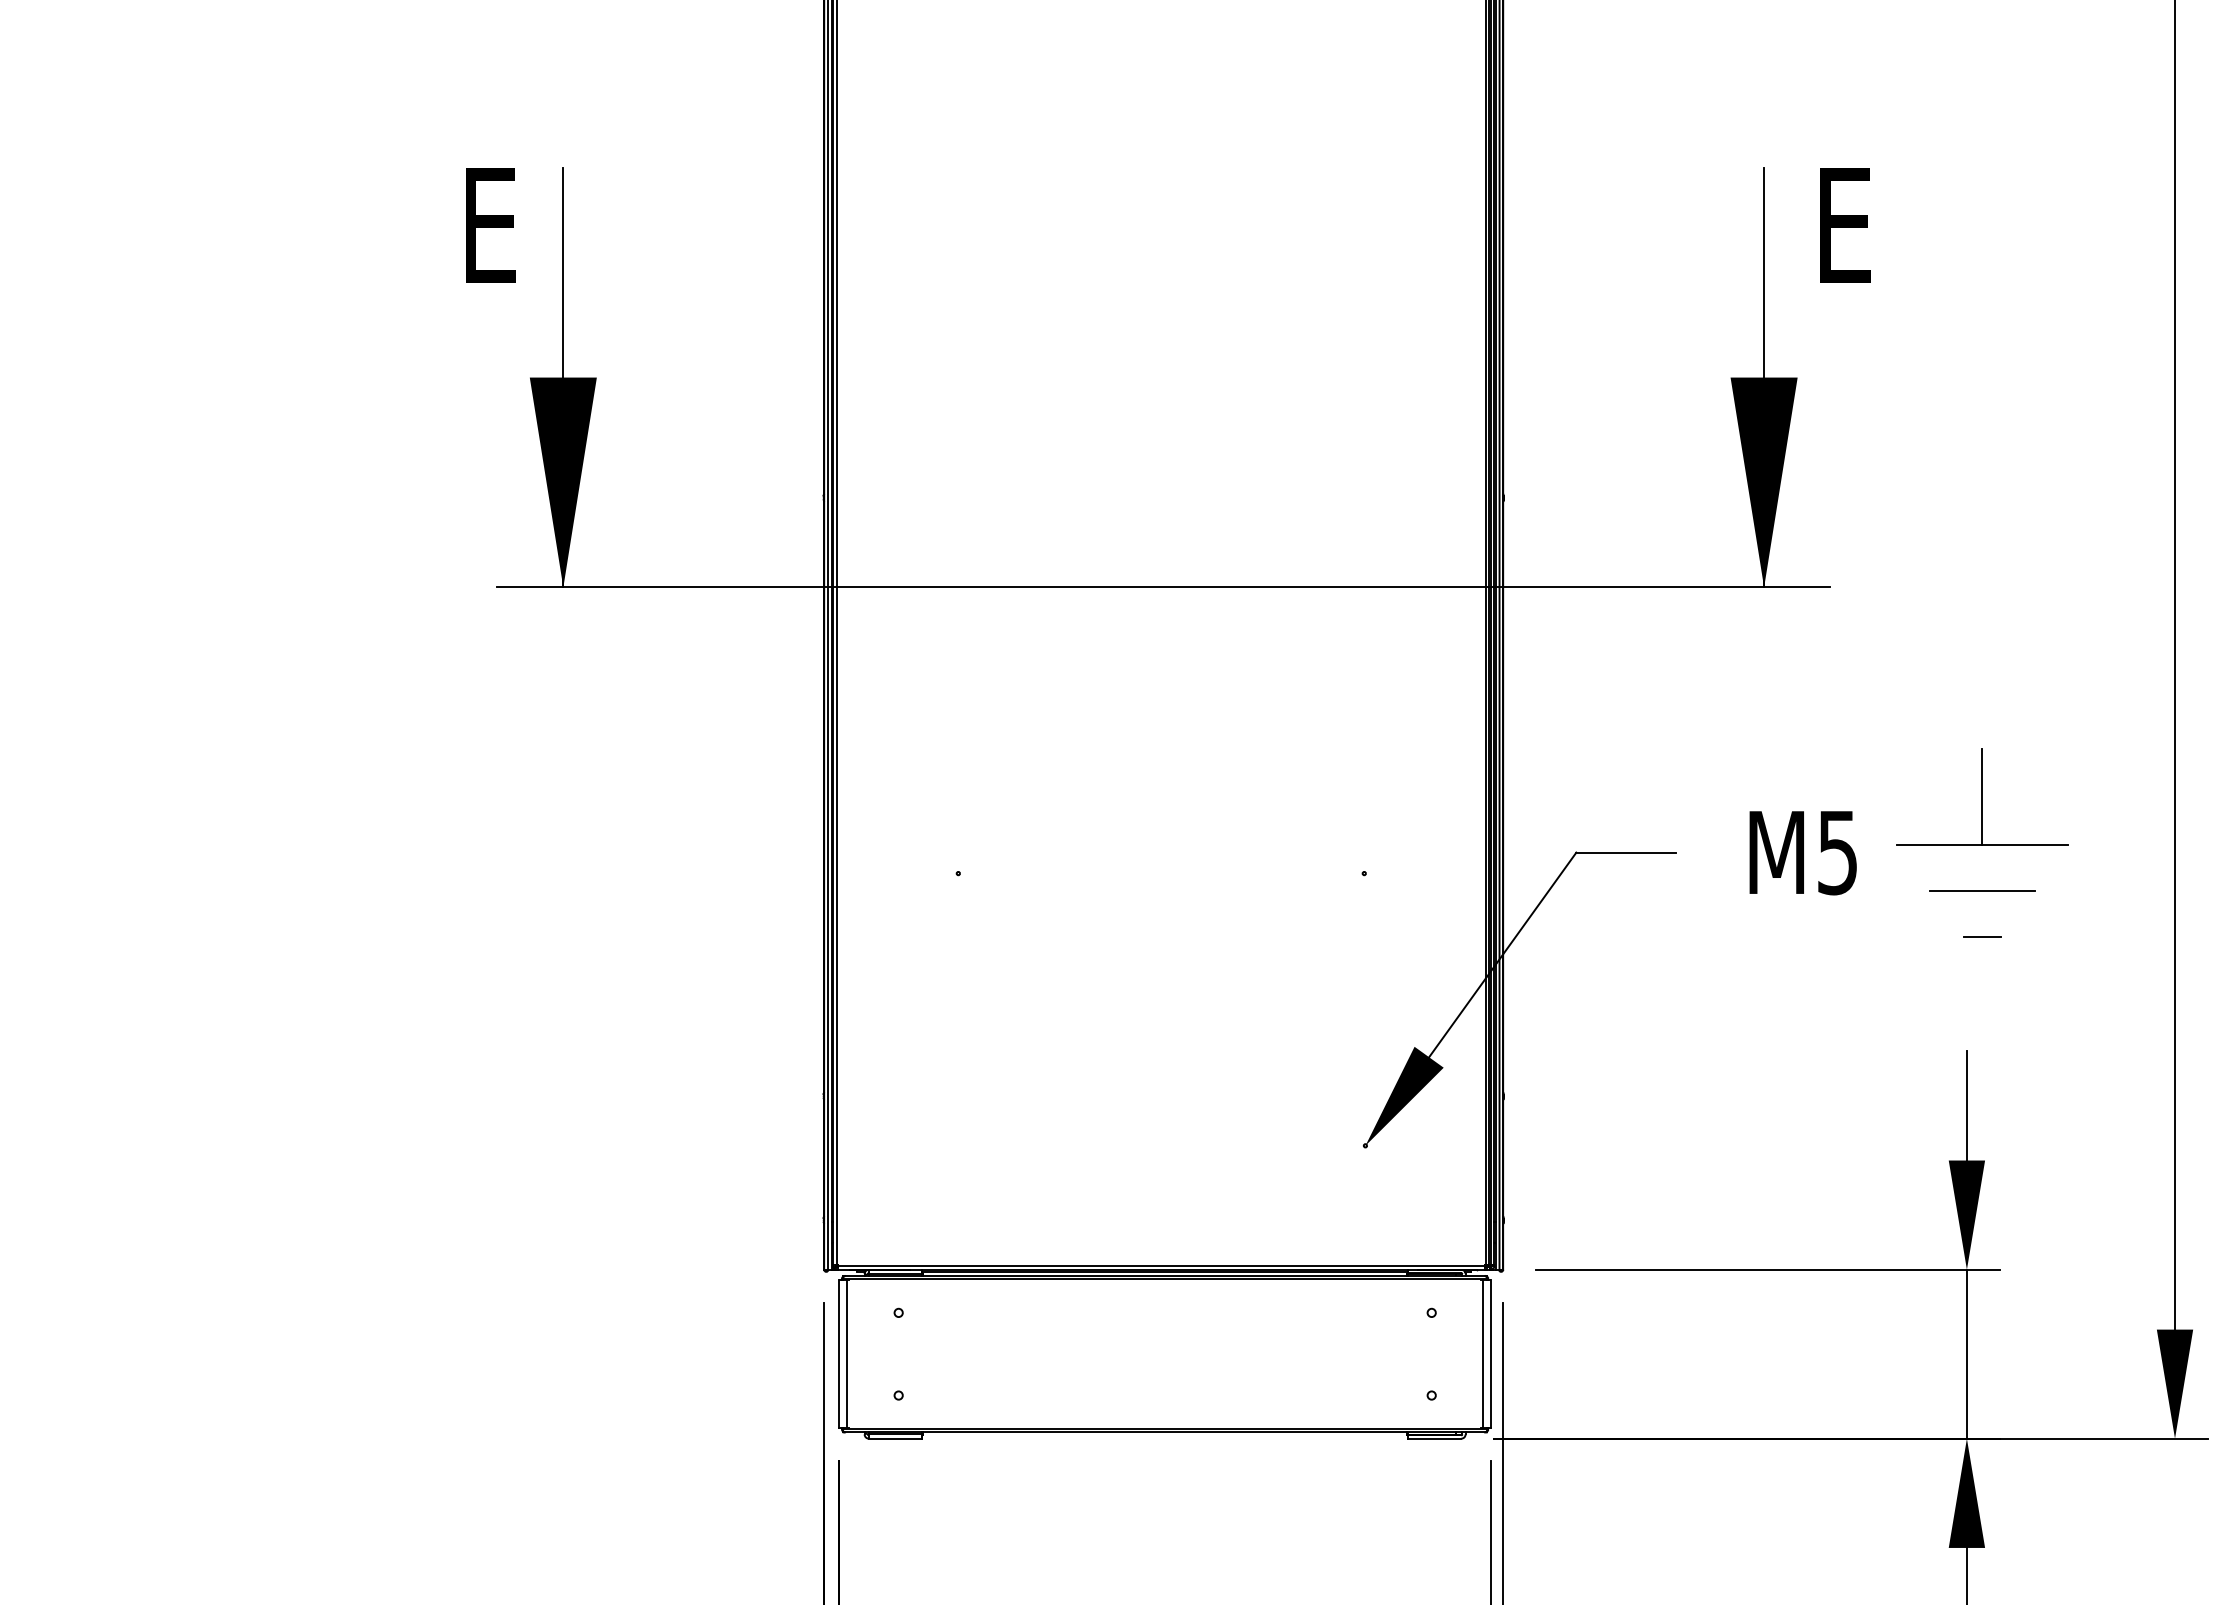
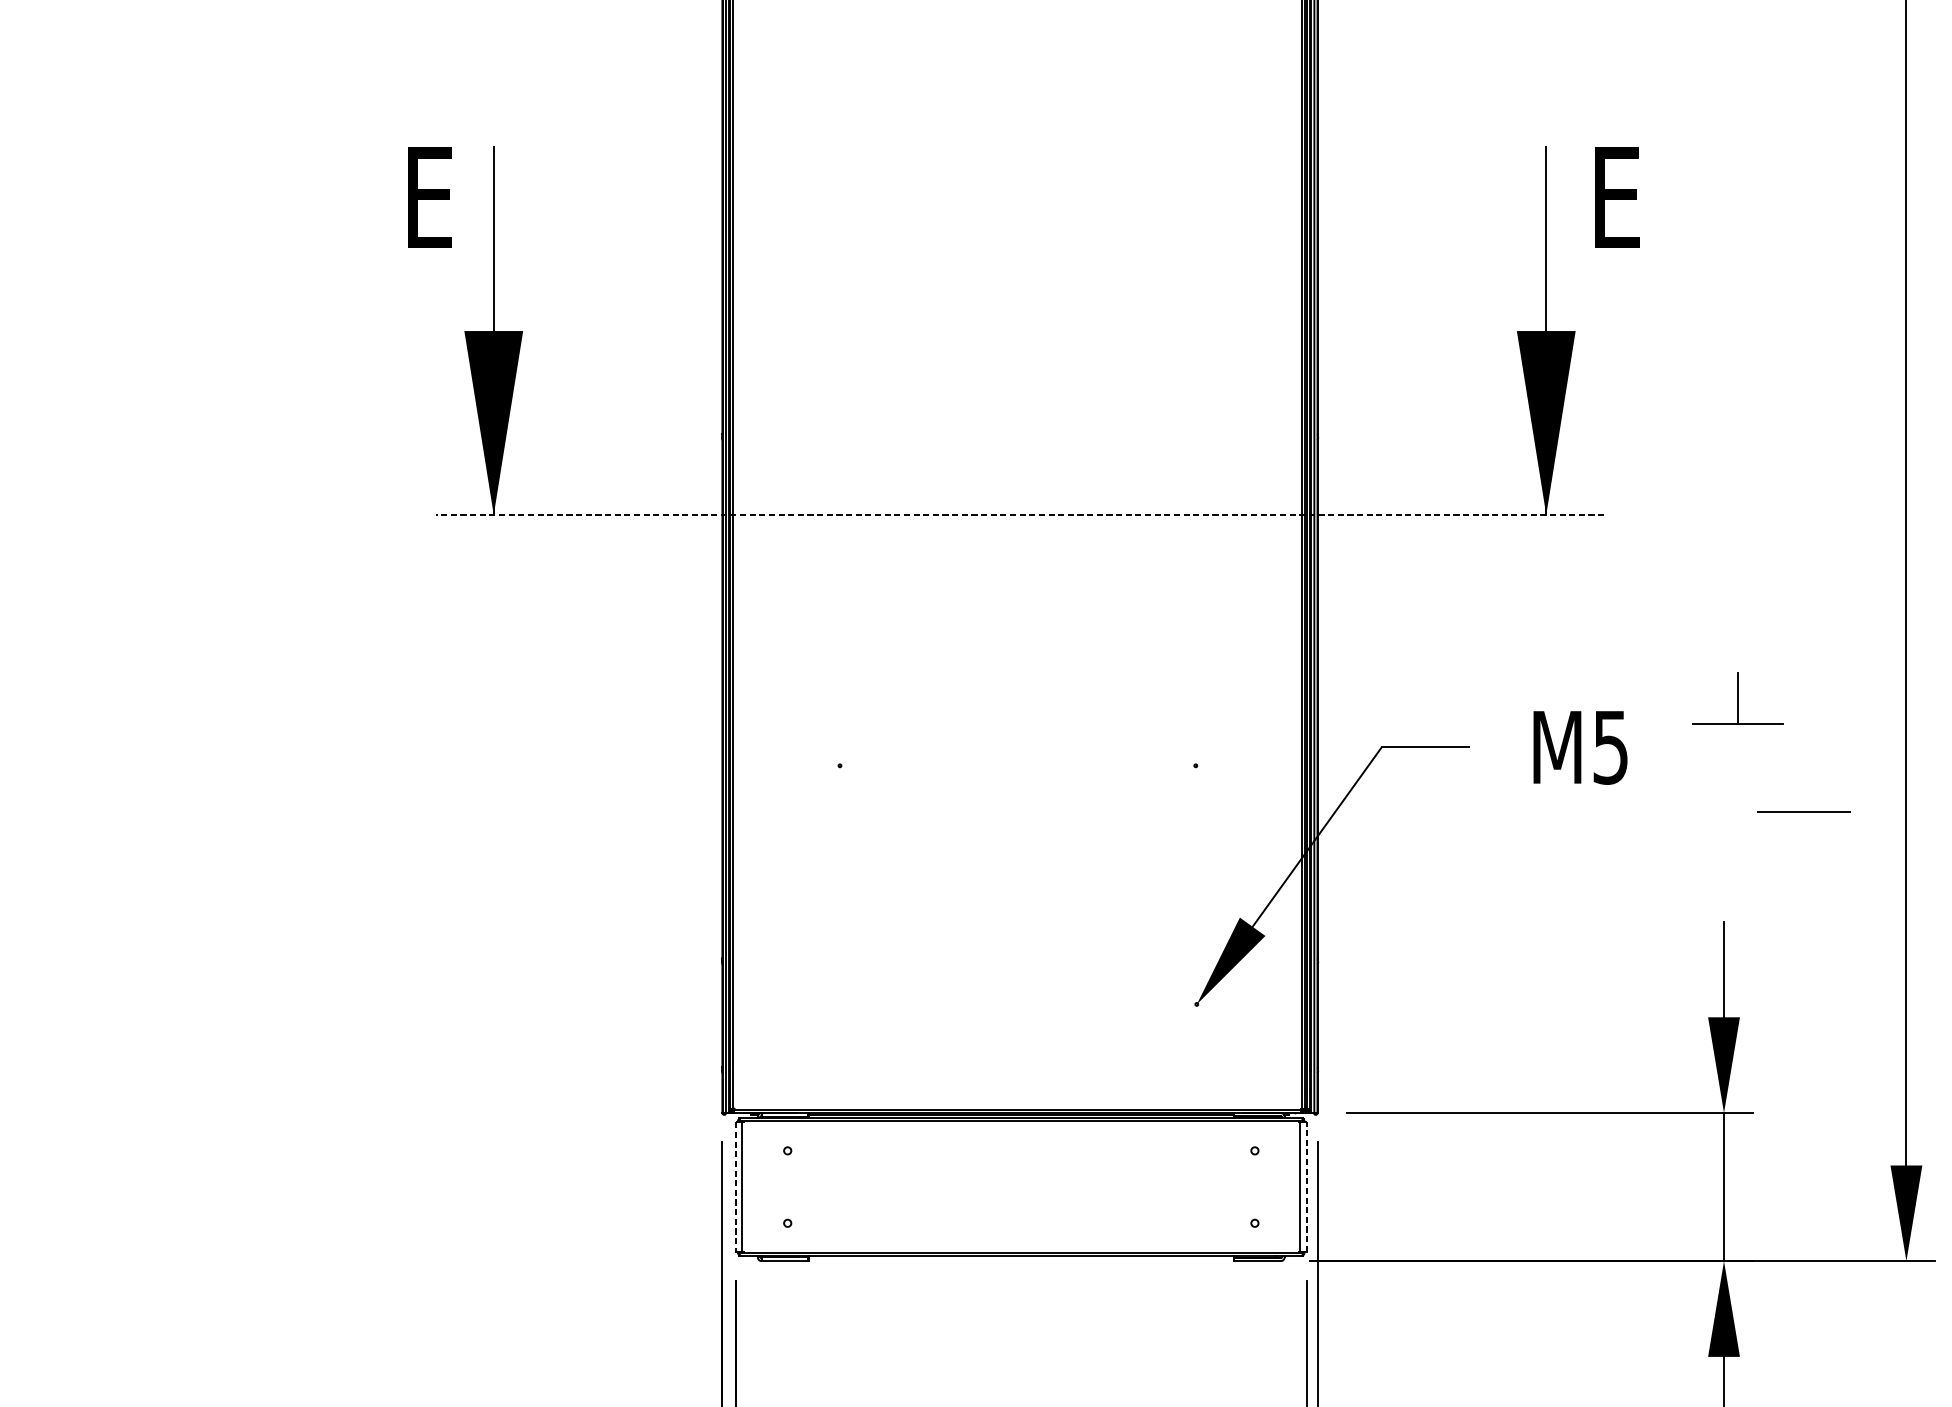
line: (1163, 587) -> (1019, 515), solid -> dashed
part: (1982, 796) -> (1737, 698), size x0.6
line: (1982, 890) -> (1804, 811), moved
line: (1982, 936) -> (1737, 820), removed
line: (839, 1354) -> (735, 1187), solid -> dashed
line: (1491, 1354) -> (1307, 1187), solid -> dashed

